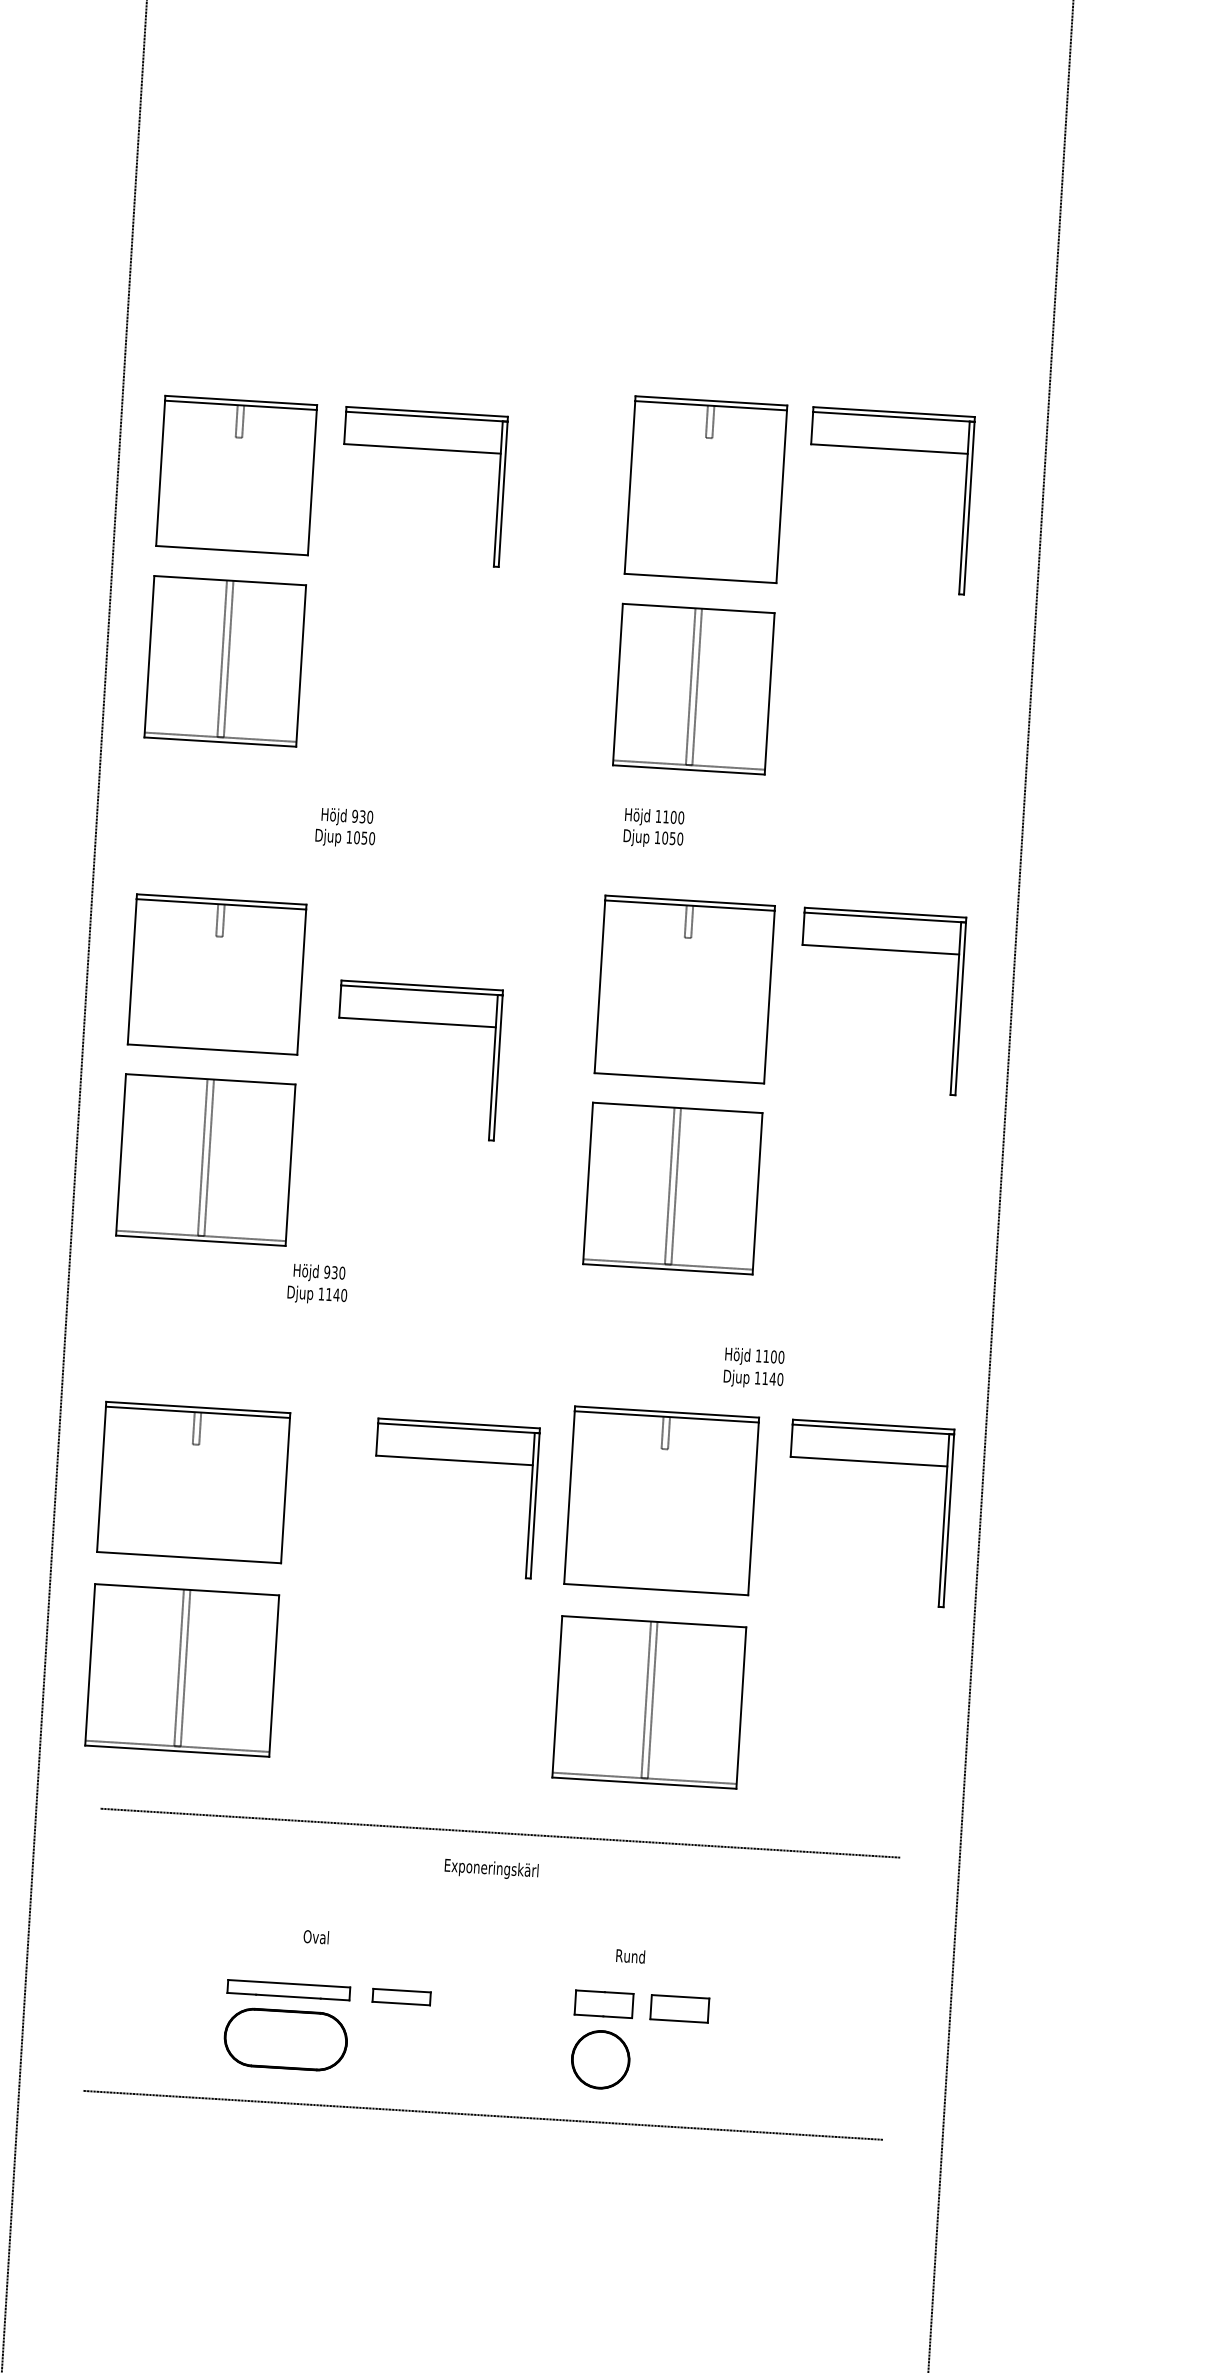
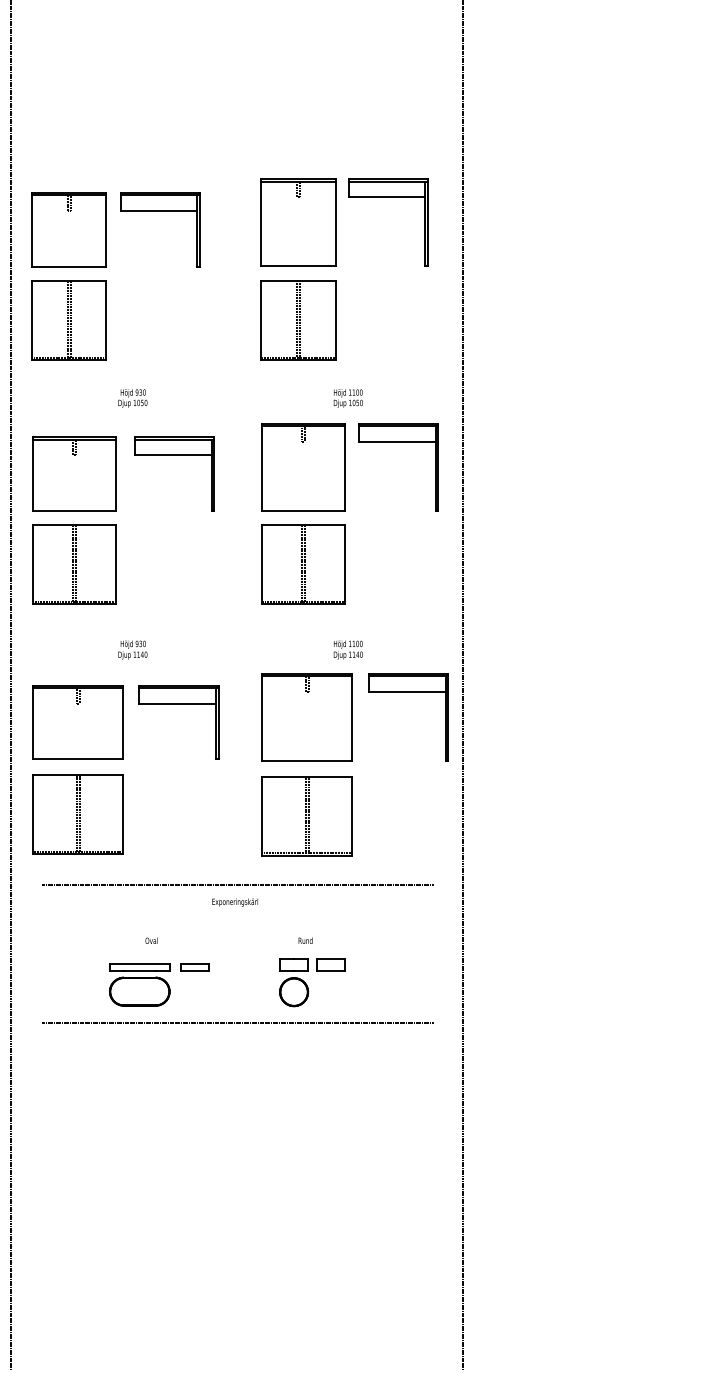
text: (652, 828) -> (347, 398), moved
part: (419, 1022) -> (174, 455), moved
text: (317, 1283) -> (132, 649), moved
part: (455, 1461) -> (178, 704), moved

